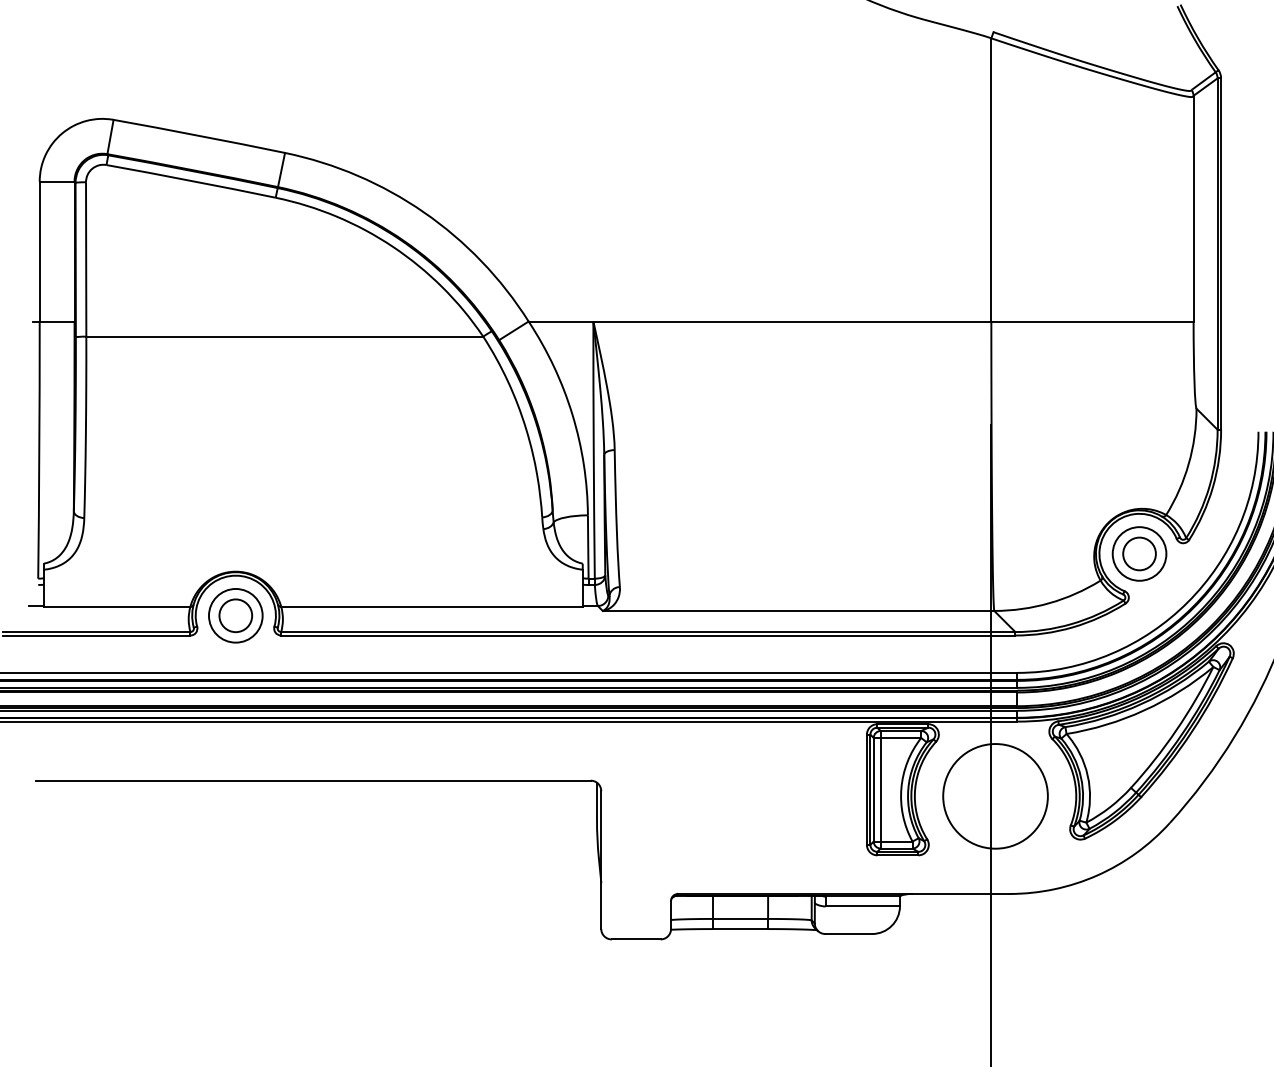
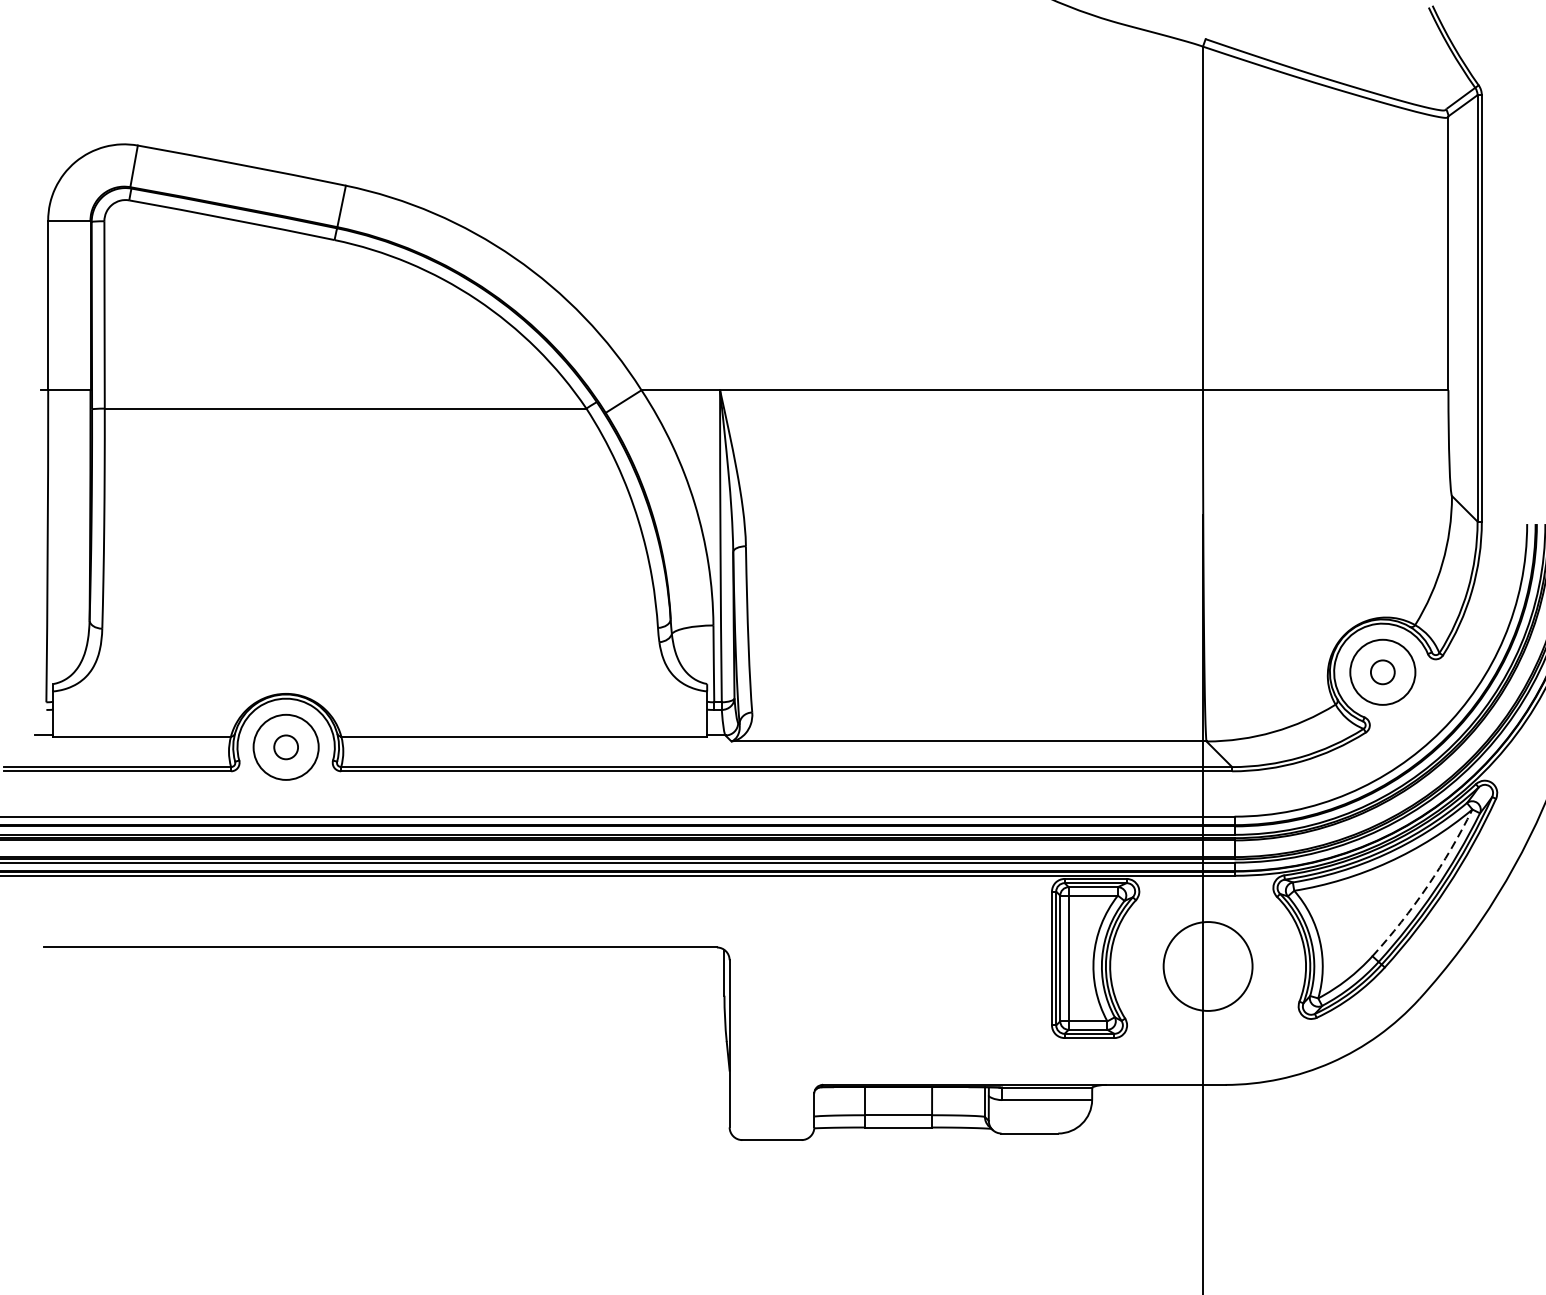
circle: (1139, 553) -> (1382, 671), size x0.6
circle: (235, 615) -> (285, 747), size x0.6
arc: (1176, 730) -> (1427, 886), solid -> dashed
circle: (995, 796) -> (1208, 966), size x0.7

